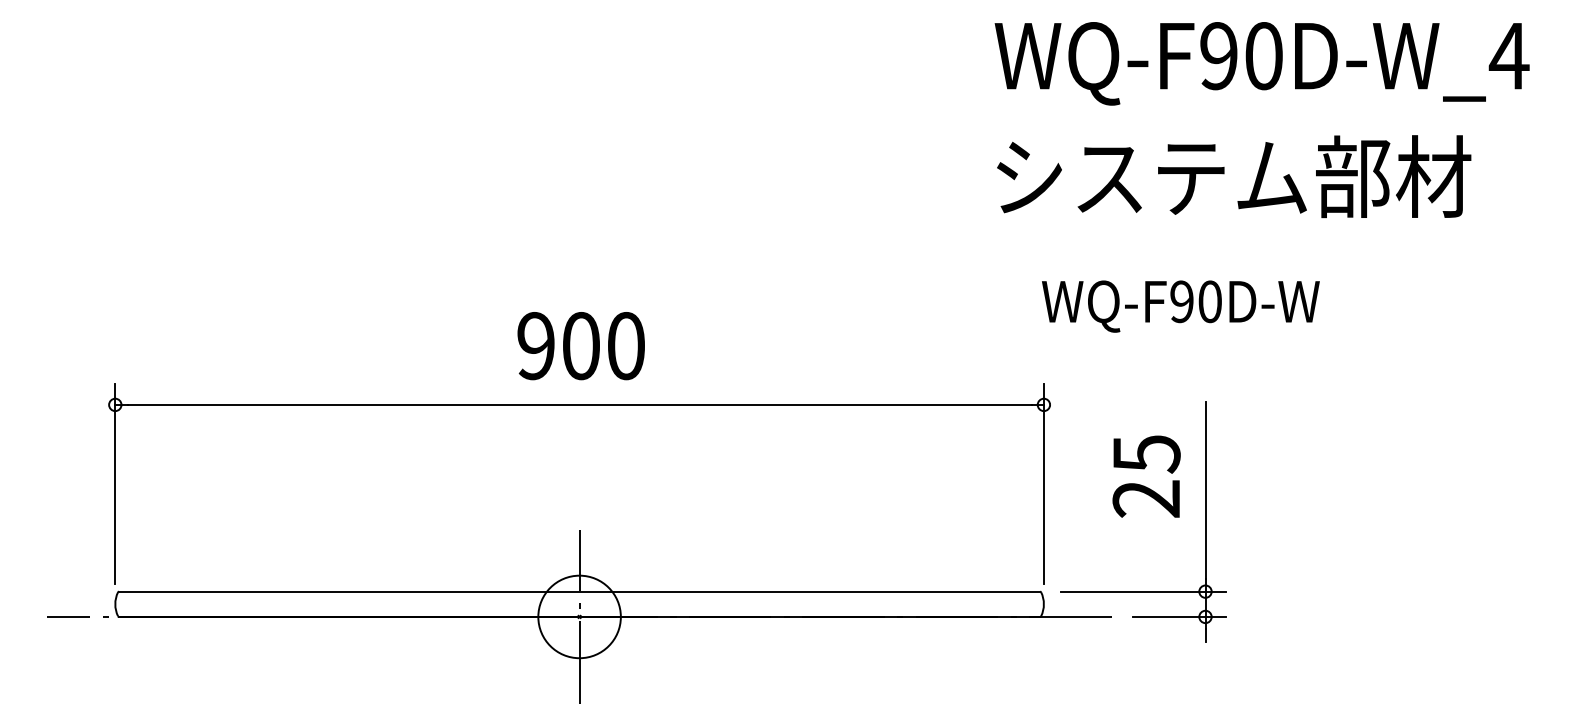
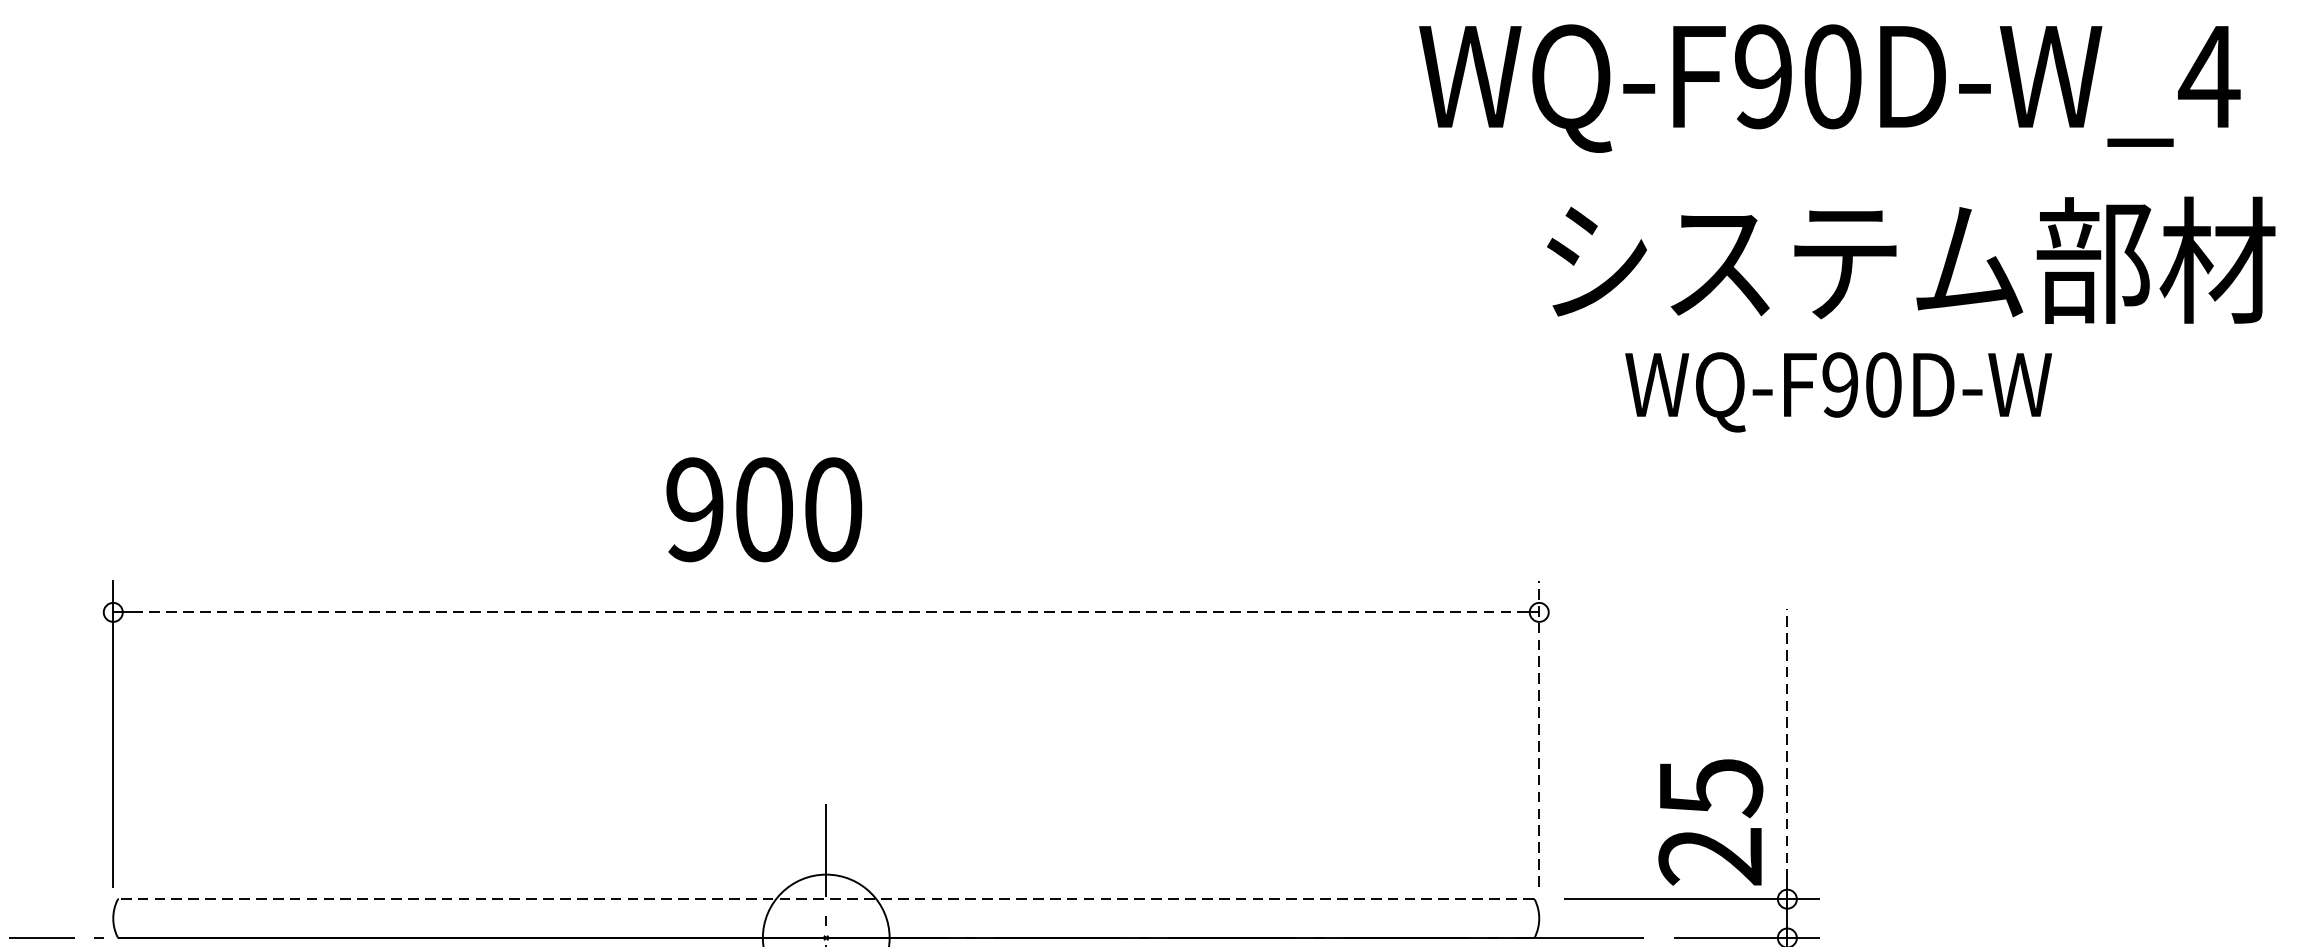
text: (1261, 63) -> (1828, 88), moved
text: (1234, 176) -> (1911, 260), moved
text: (1180, 306) -> (1838, 392), moved
text: (580, 346) -> (763, 510), moved
line: (579, 404) -> (826, 611), solid -> dashed
text: (1146, 476) -> (1710, 822), moved
line: (1043, 483) -> (1538, 733), solid -> dashed
line: (1205, 490) -> (1787, 743), solid -> dashed
line: (579, 591) -> (826, 898), solid -> dashed

